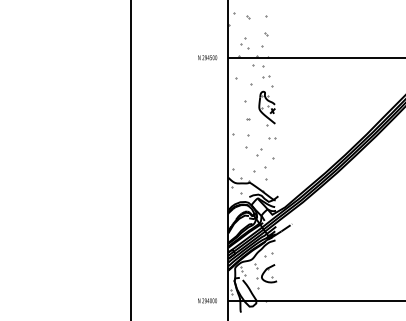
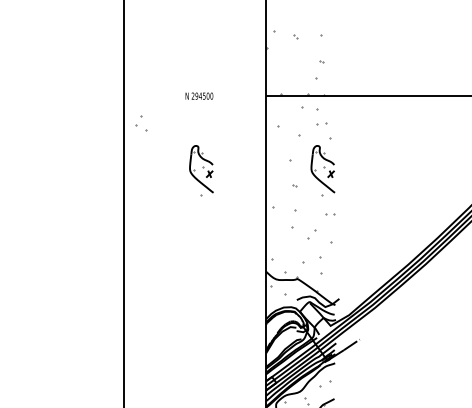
part: (244, 43) -> (140, 123), moved
text: (207, 57) -> (199, 95), moved
part: (183, 108) -> (200, 170), added

